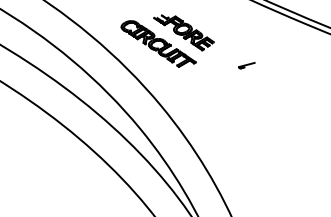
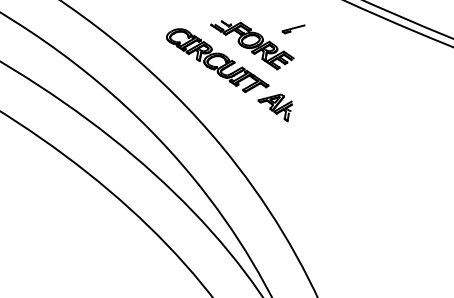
part: (246, 65) -> (293, 29), moved
part: (200, 78) -> (274, 107), added

